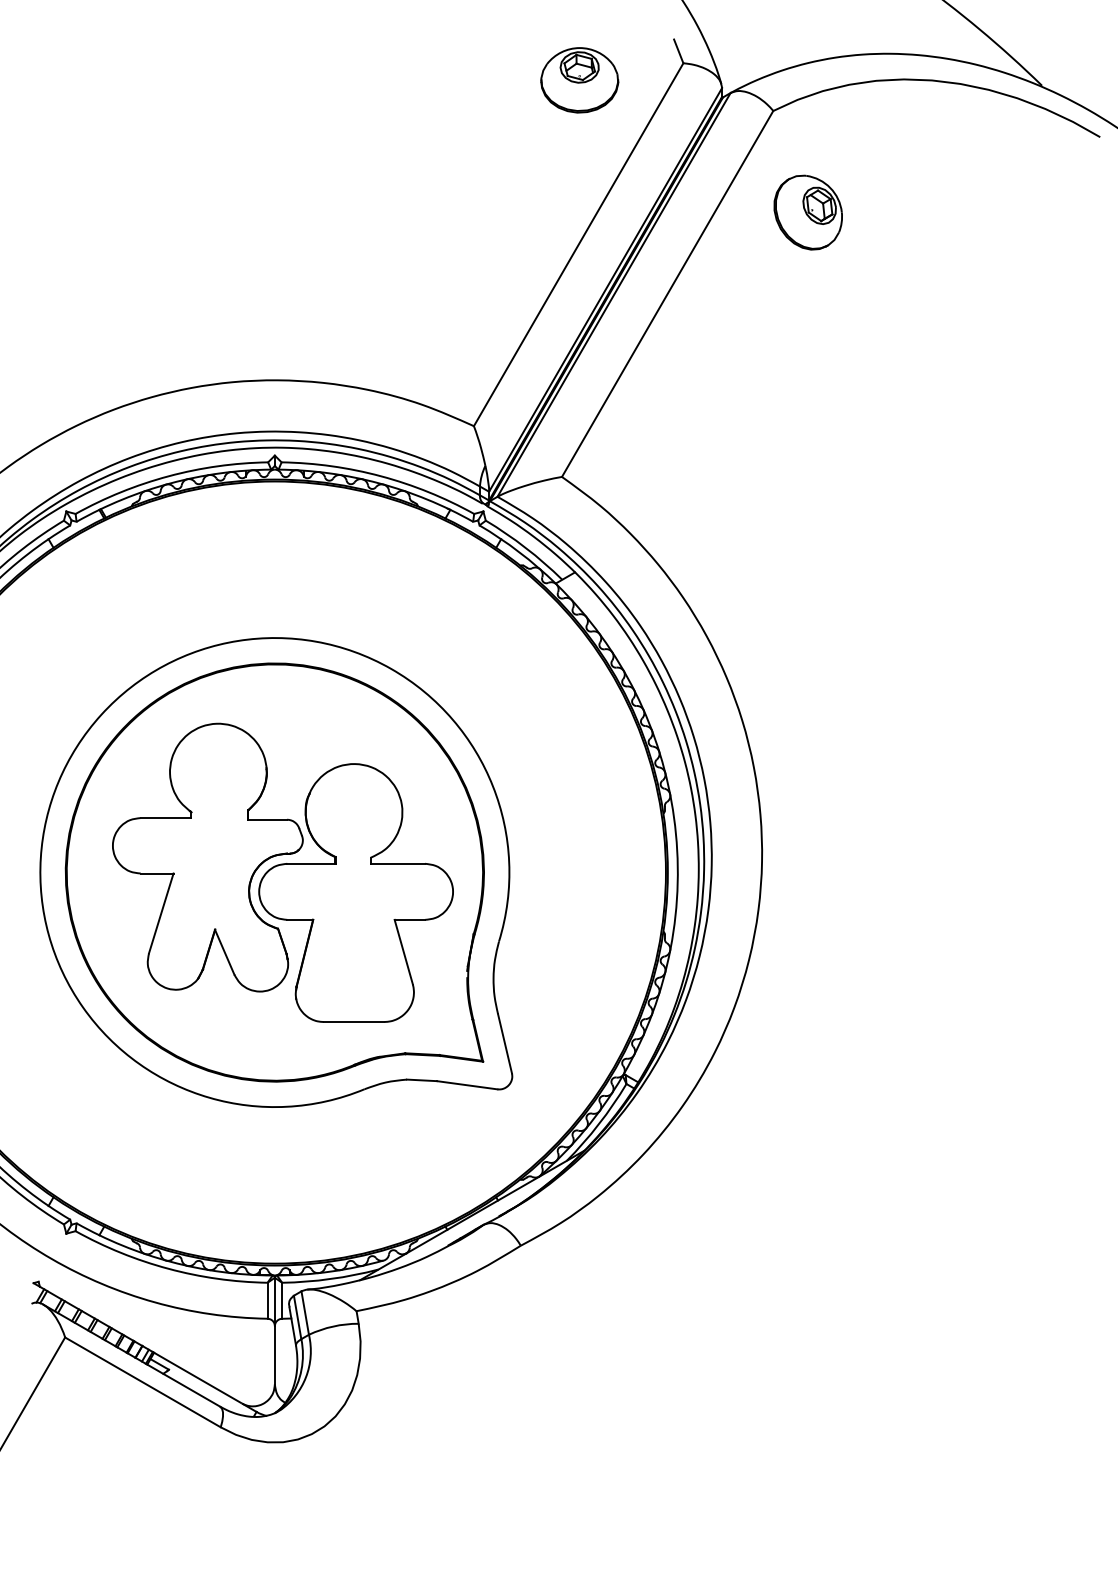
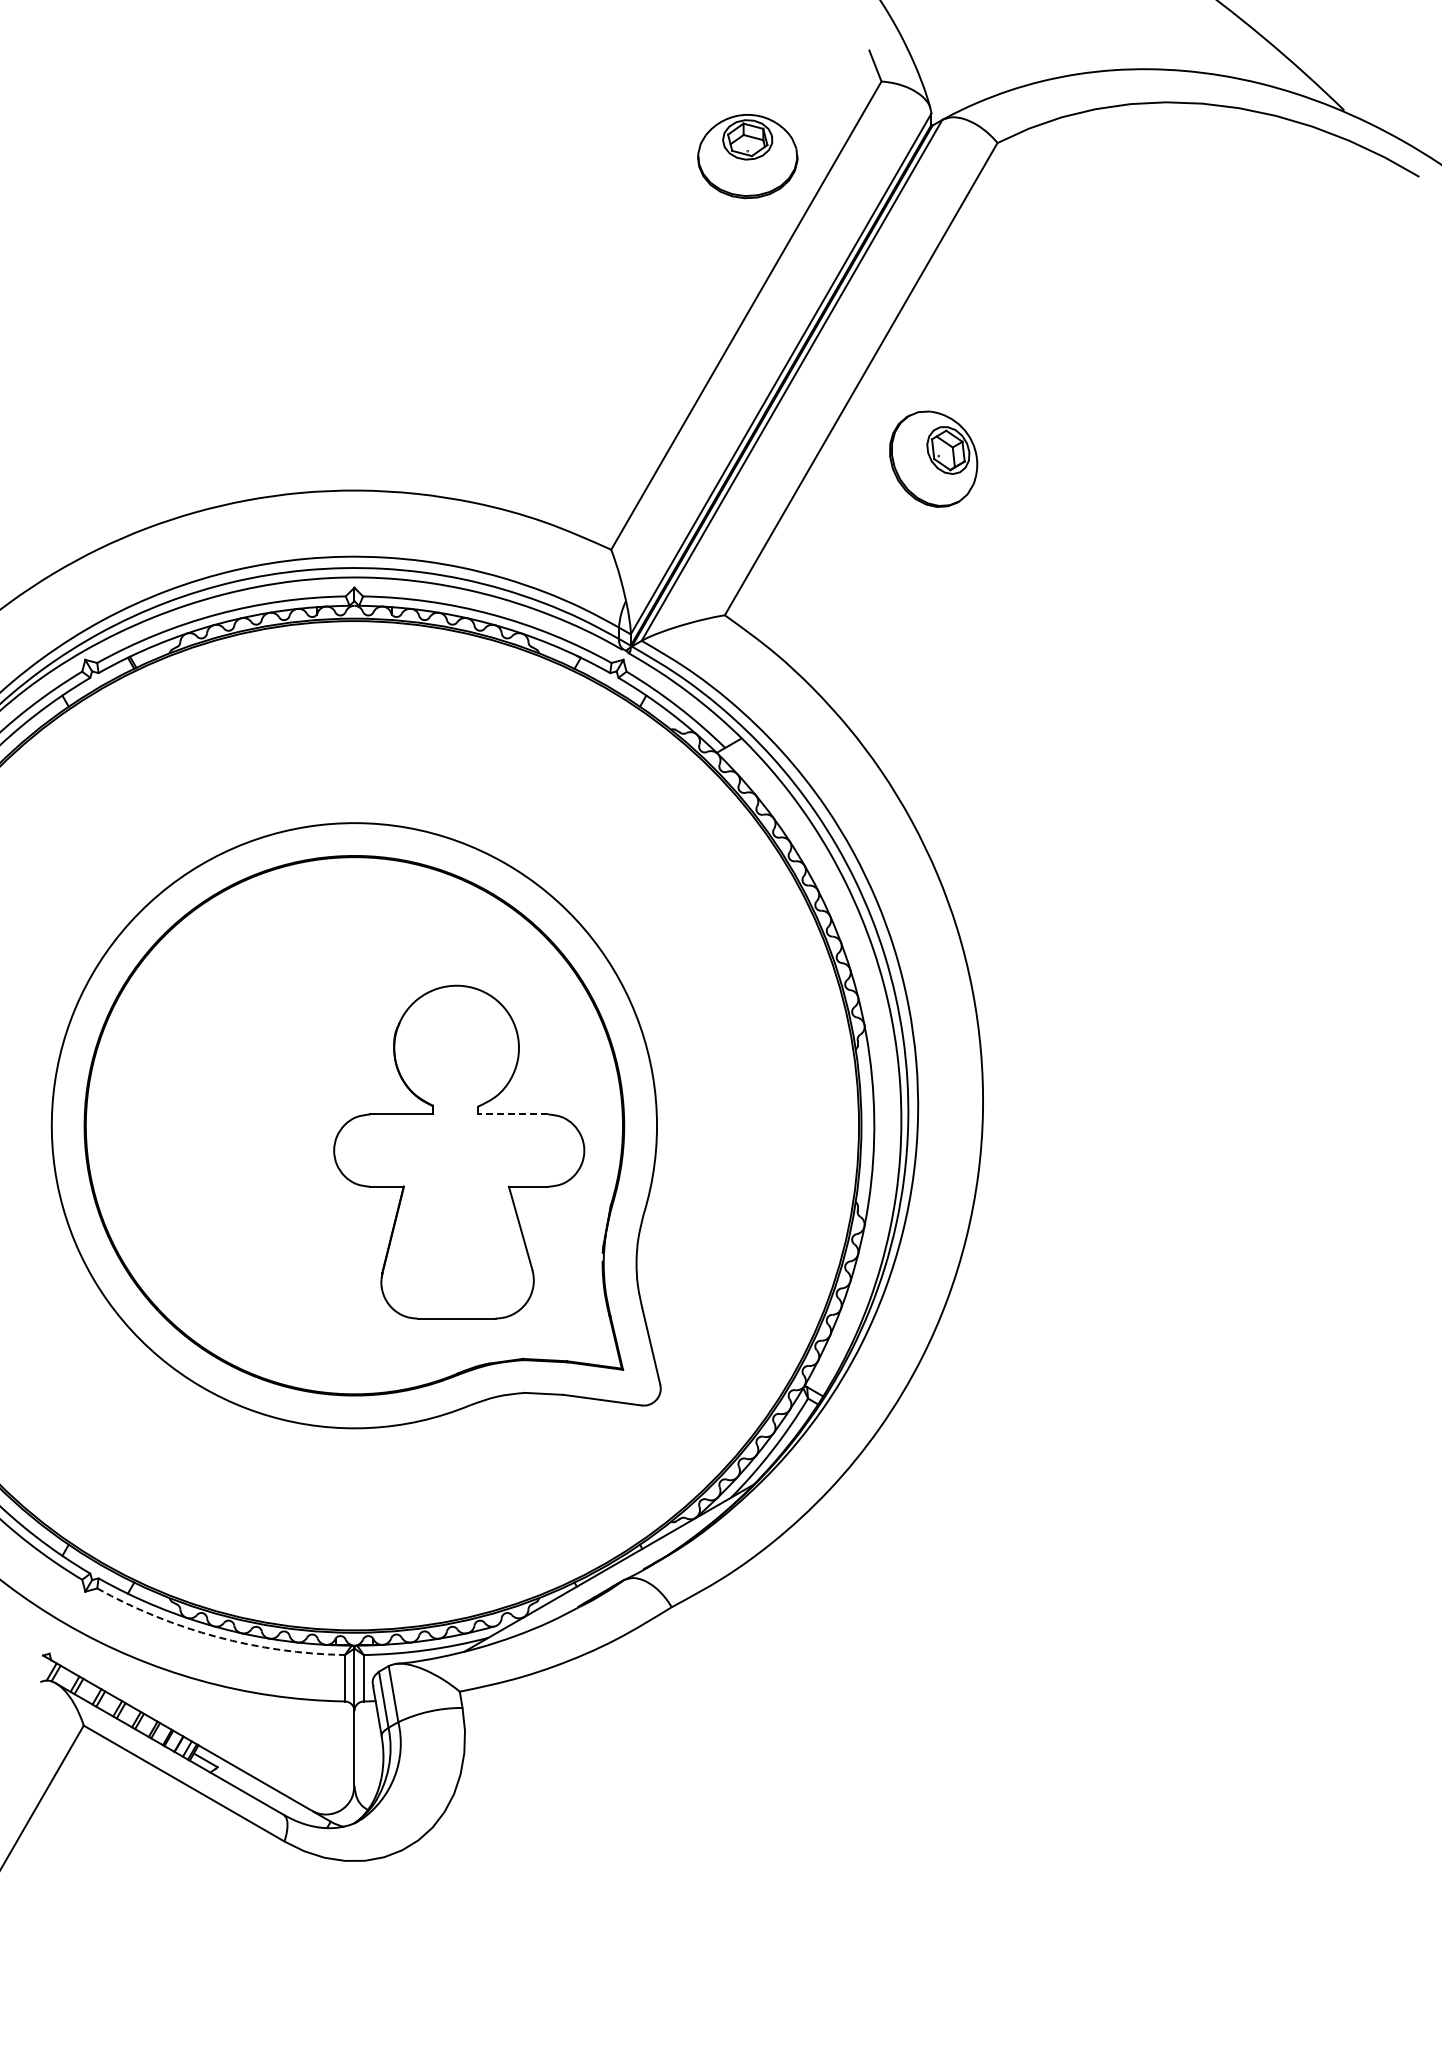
part: (579, 80) -> (747, 156), moved
part: (808, 212) -> (933, 458), moved
part: (207, 857) -> (267, 1106), removed
line: (397, 863) -> (512, 1114), solid -> dashed
arc: (168, 1268) -> (217, 1636), solid -> dashed

